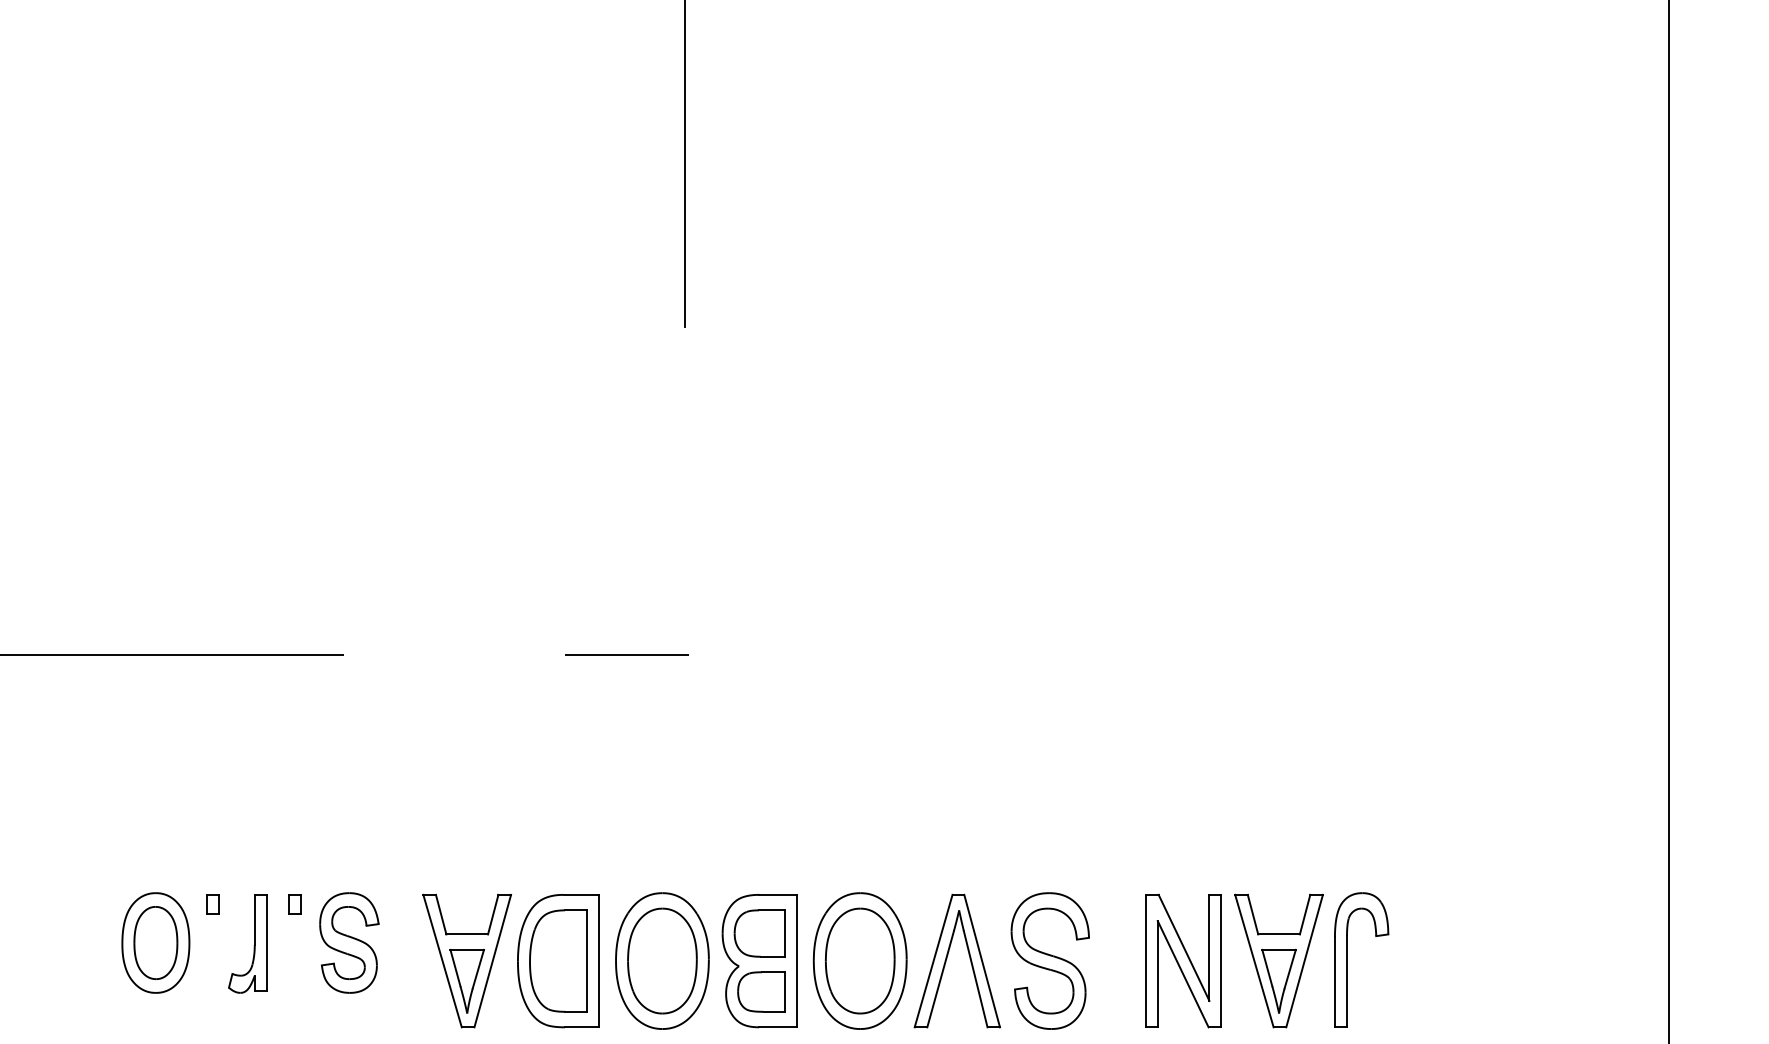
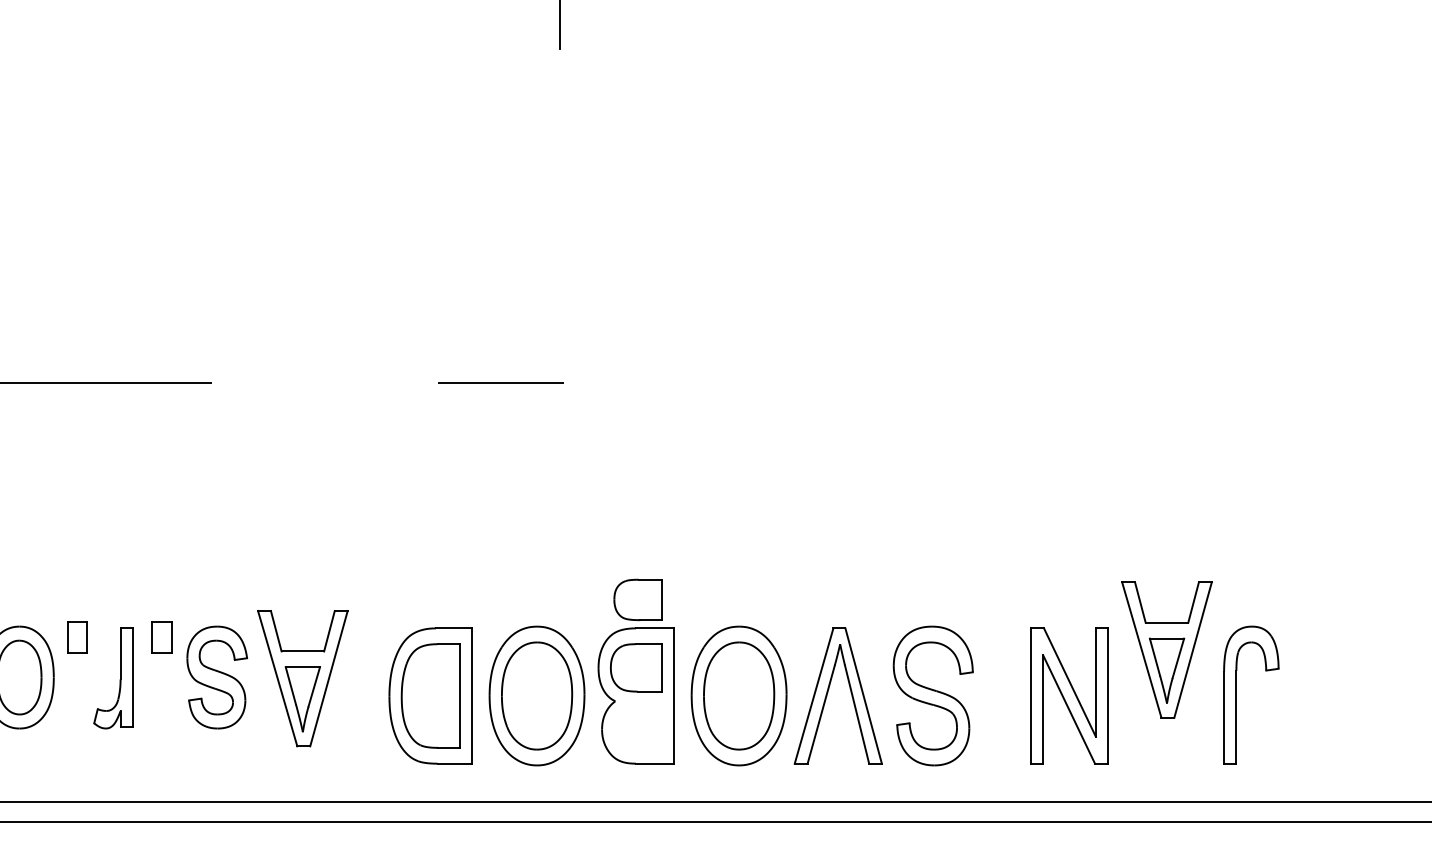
part: (212, 904) -> (77, 638), size x1.6
part: (294, 904) -> (161, 638), size x1.6
part: (467, 960) -> (303, 678), moved
part: (1278, 960) -> (1166, 649), moved
part: (761, 991) -> (638, 599), moved

